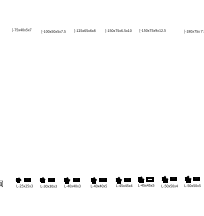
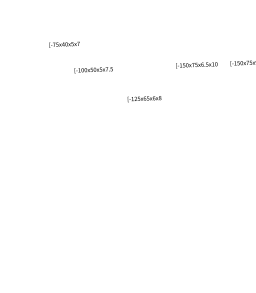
text: (21, 29) -> (63, 43), moved
text: (84, 30) -> (143, 98), moved

